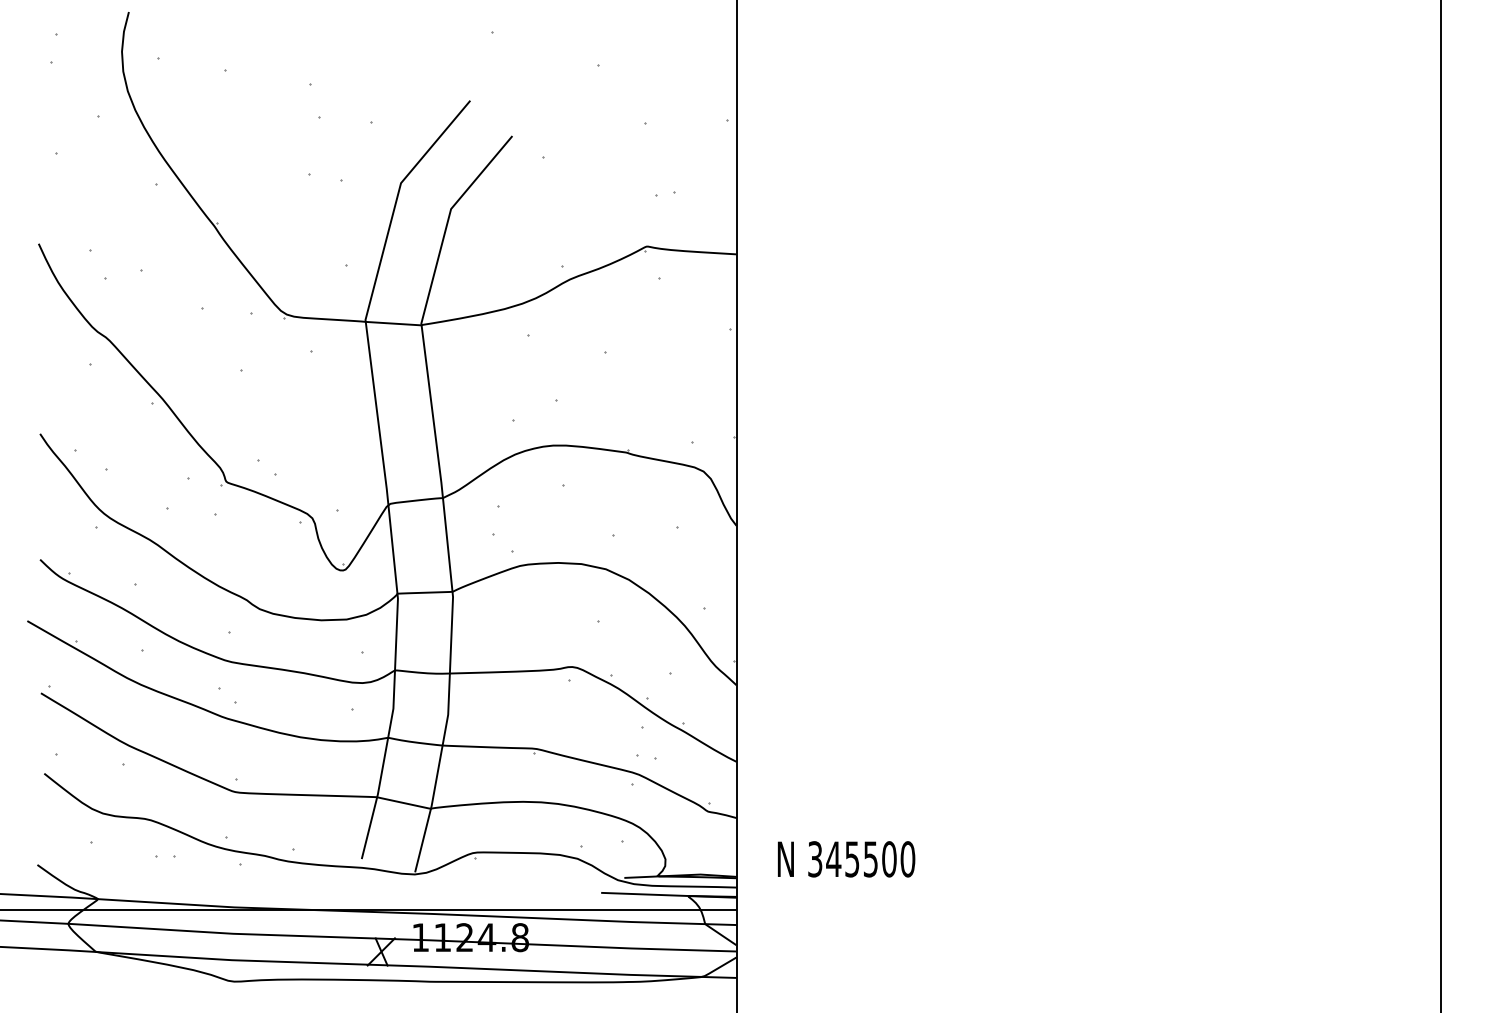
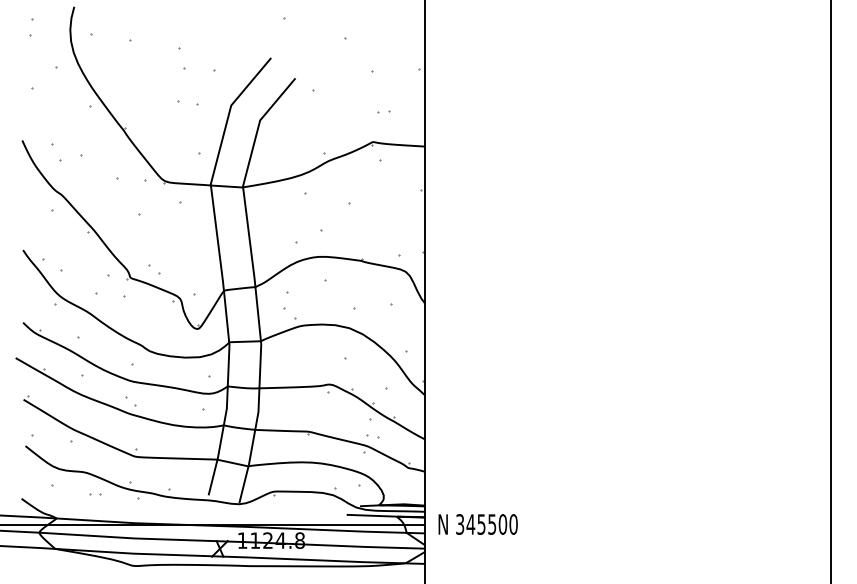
text: (845, 859) -> (477, 524), moved

